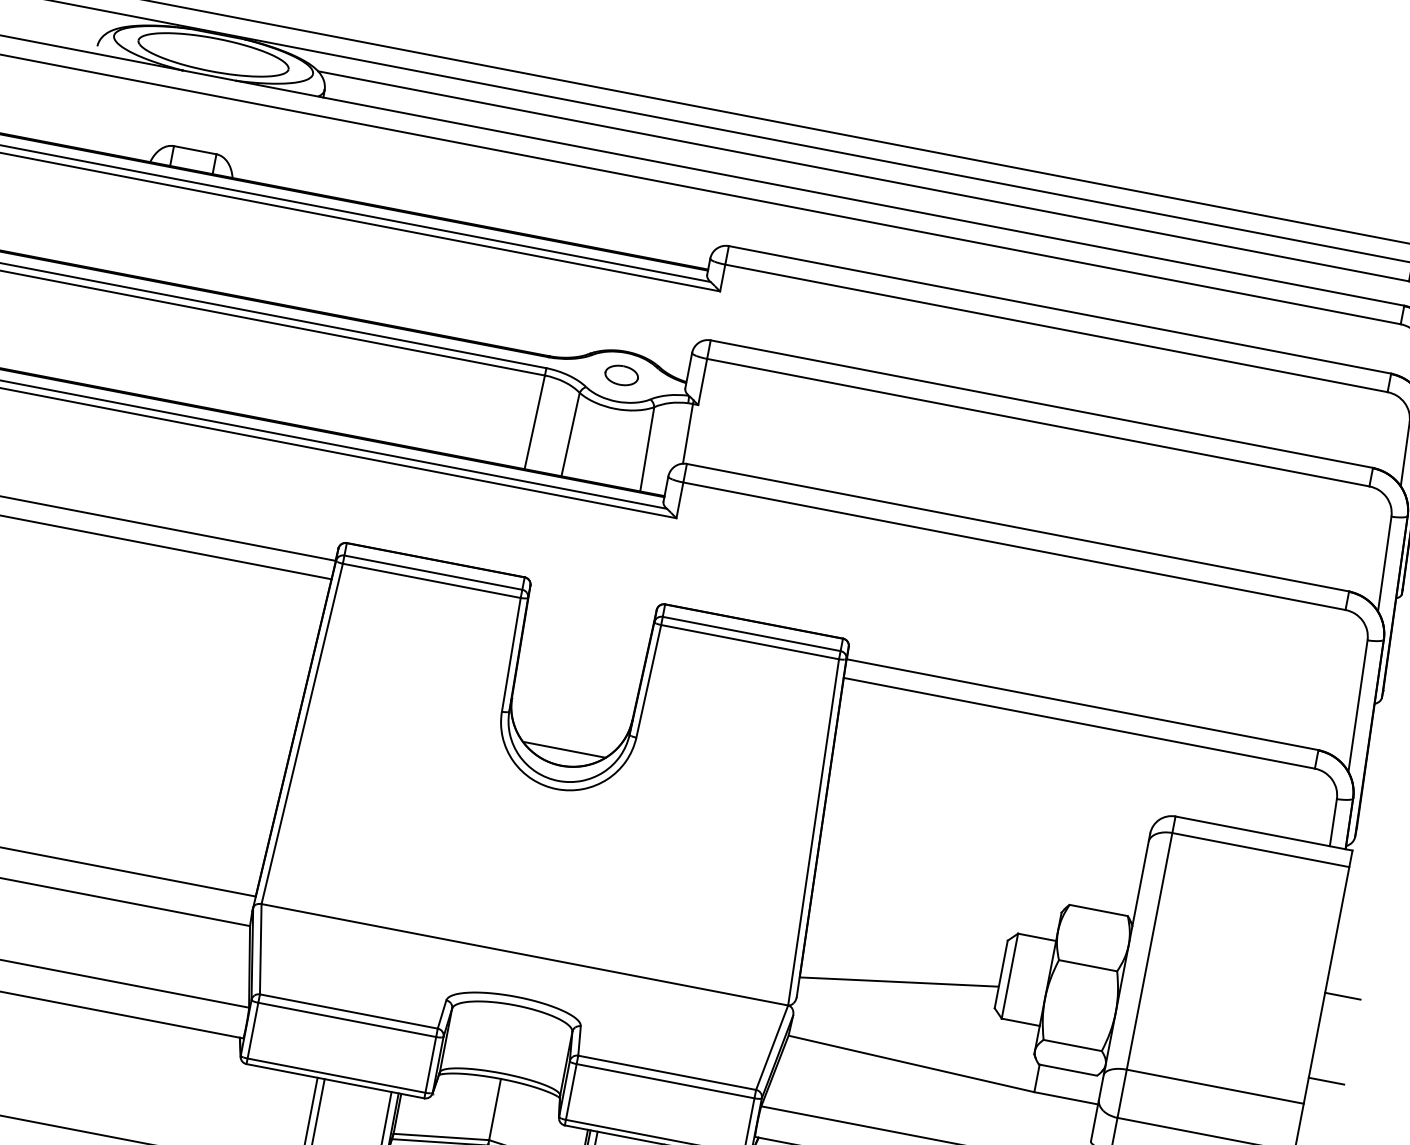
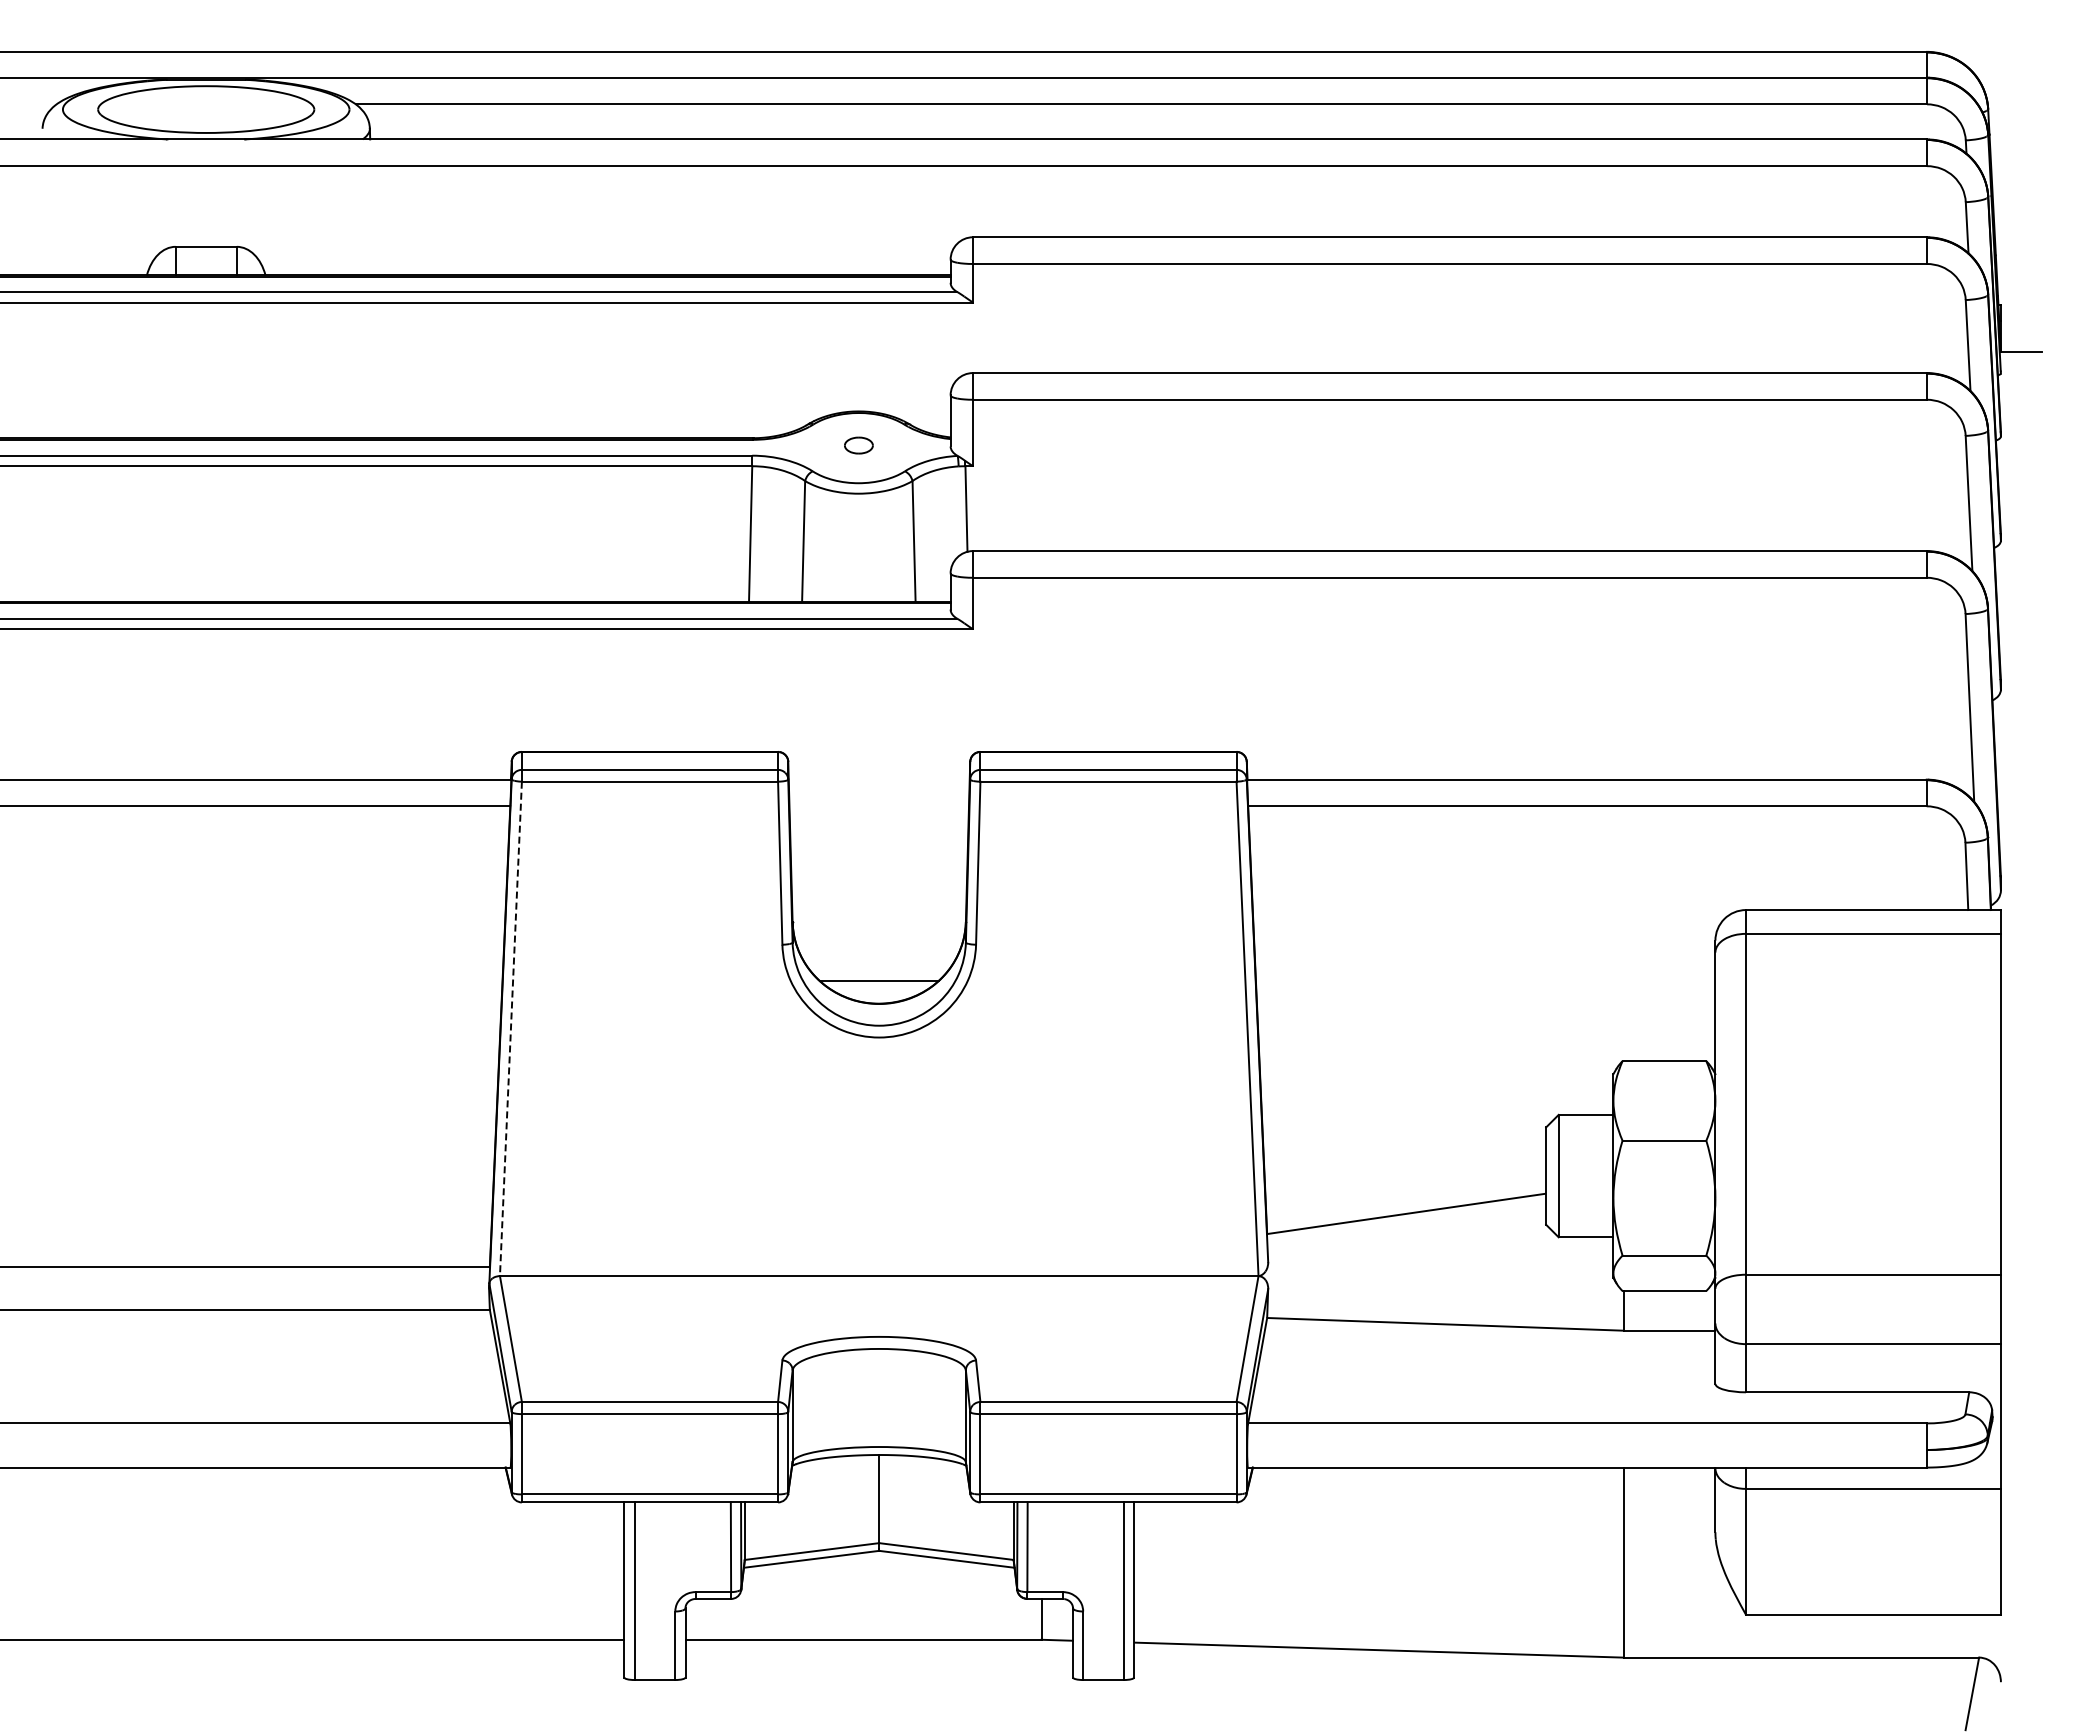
part: (621, 375) -> (858, 445), size x0.6
line: (301, 734) -> (510, 1029), solid -> dashed
line: (1342, 995) -> (2025, 1114), removed
line: (1325, 1081) -> (2025, 1237), removed

